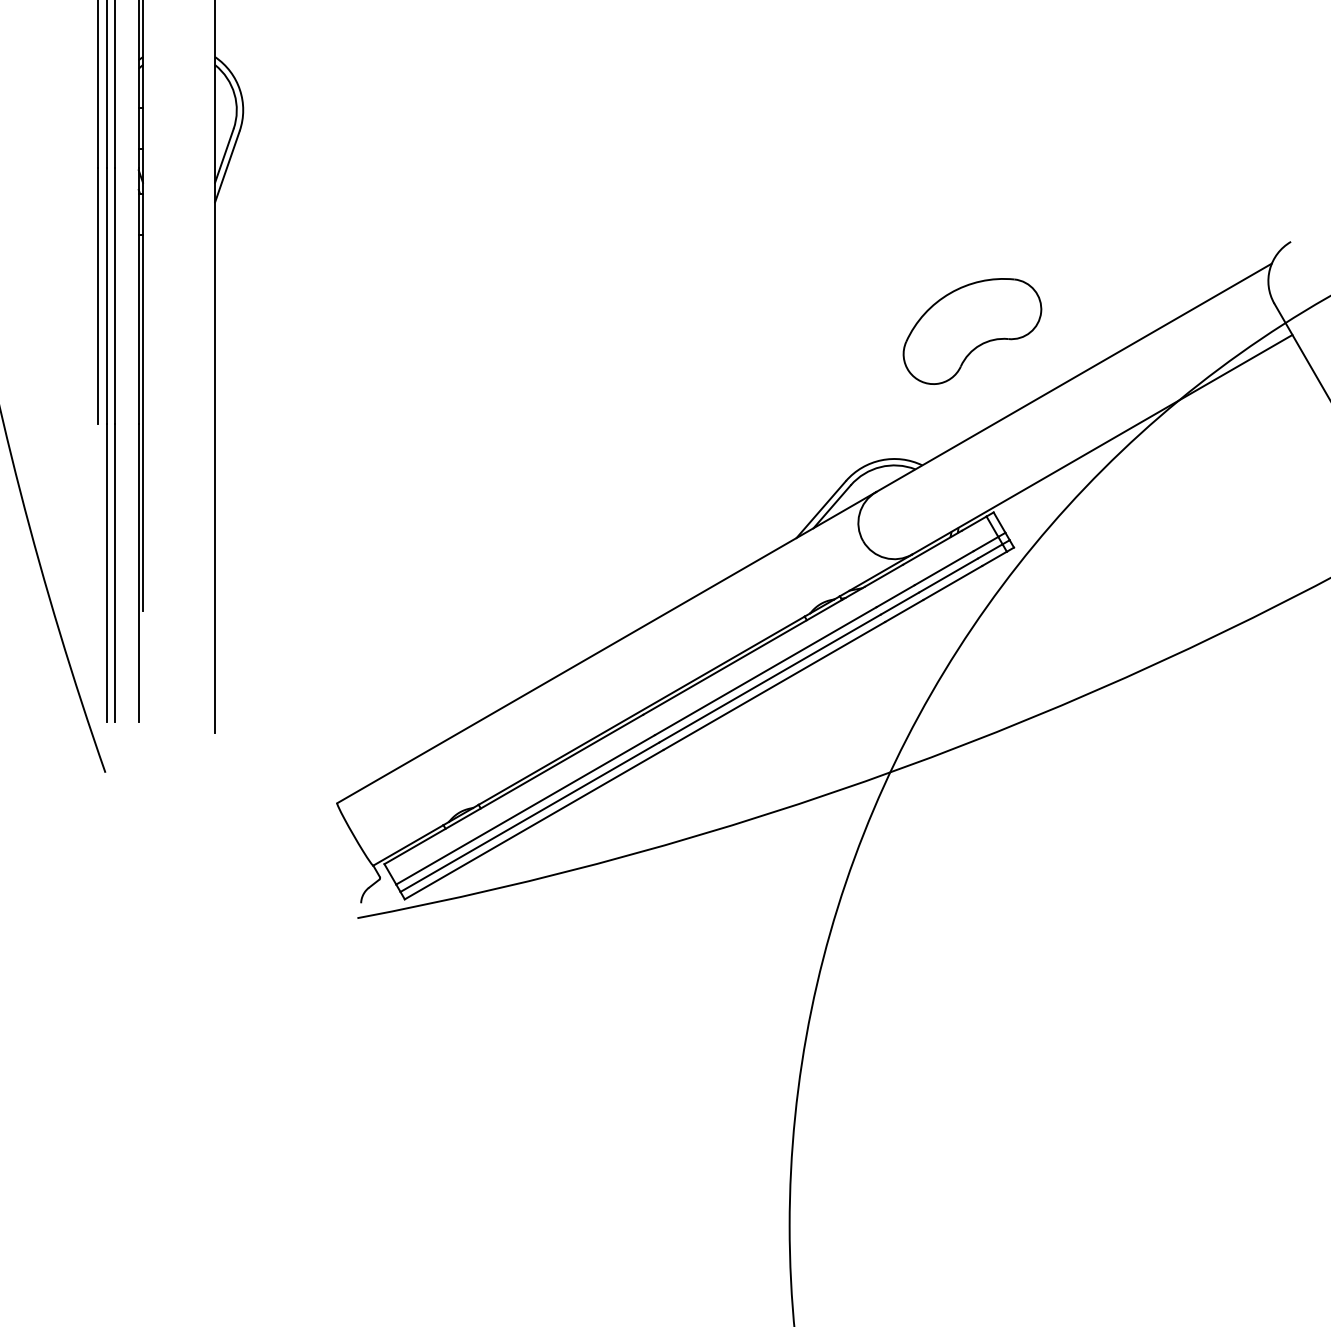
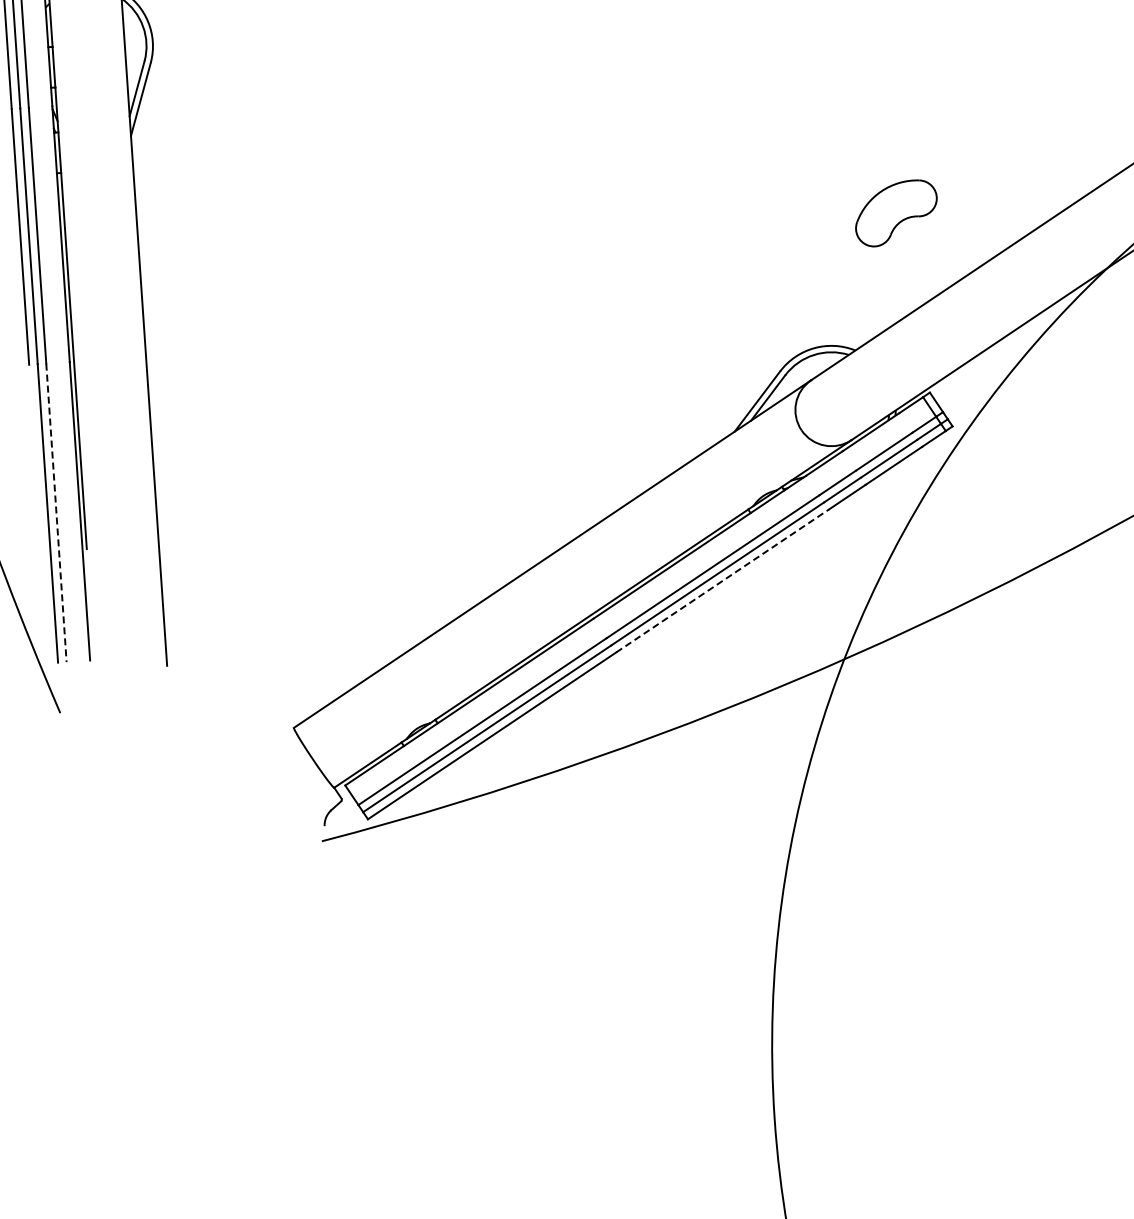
part: (972, 331) -> (896, 213), size x0.6
line: (115, 573) -> (56, 513), solid -> dashed
line: (774, 686) -> (722, 581), solid -> dashed

